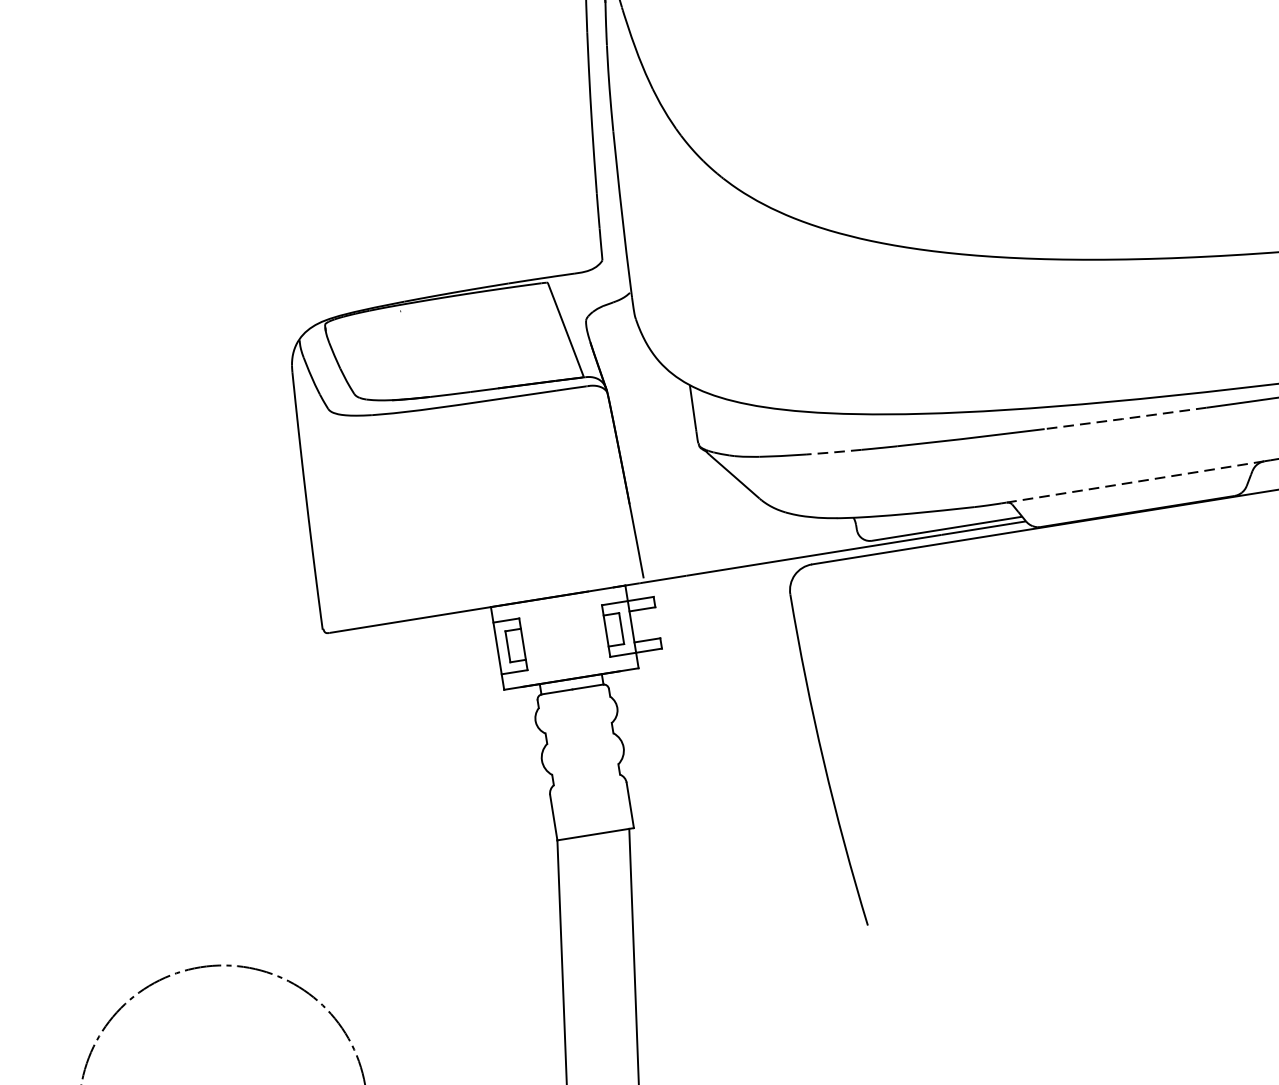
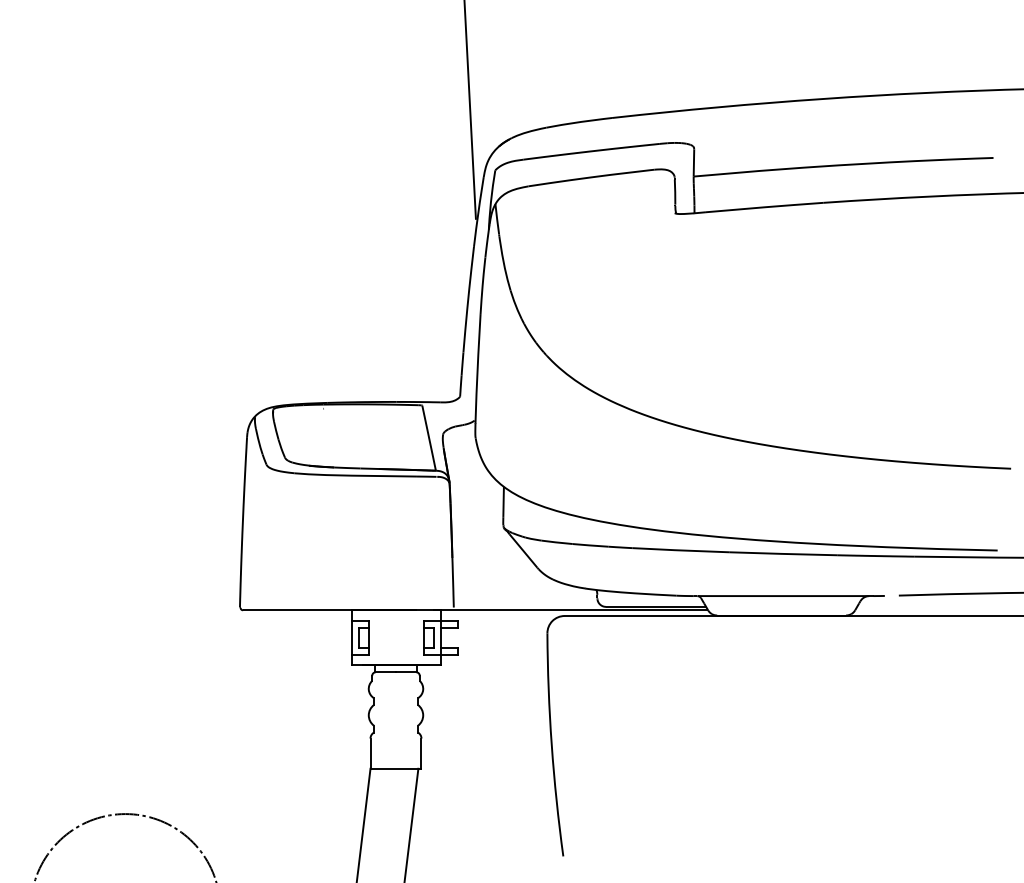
line: (1124, 418) -> (782, 553), dashed -> solid
line: (833, 452) -> (590, 545), dashed -> solid
line: (1135, 482) -> (783, 596), dashed -> solid

